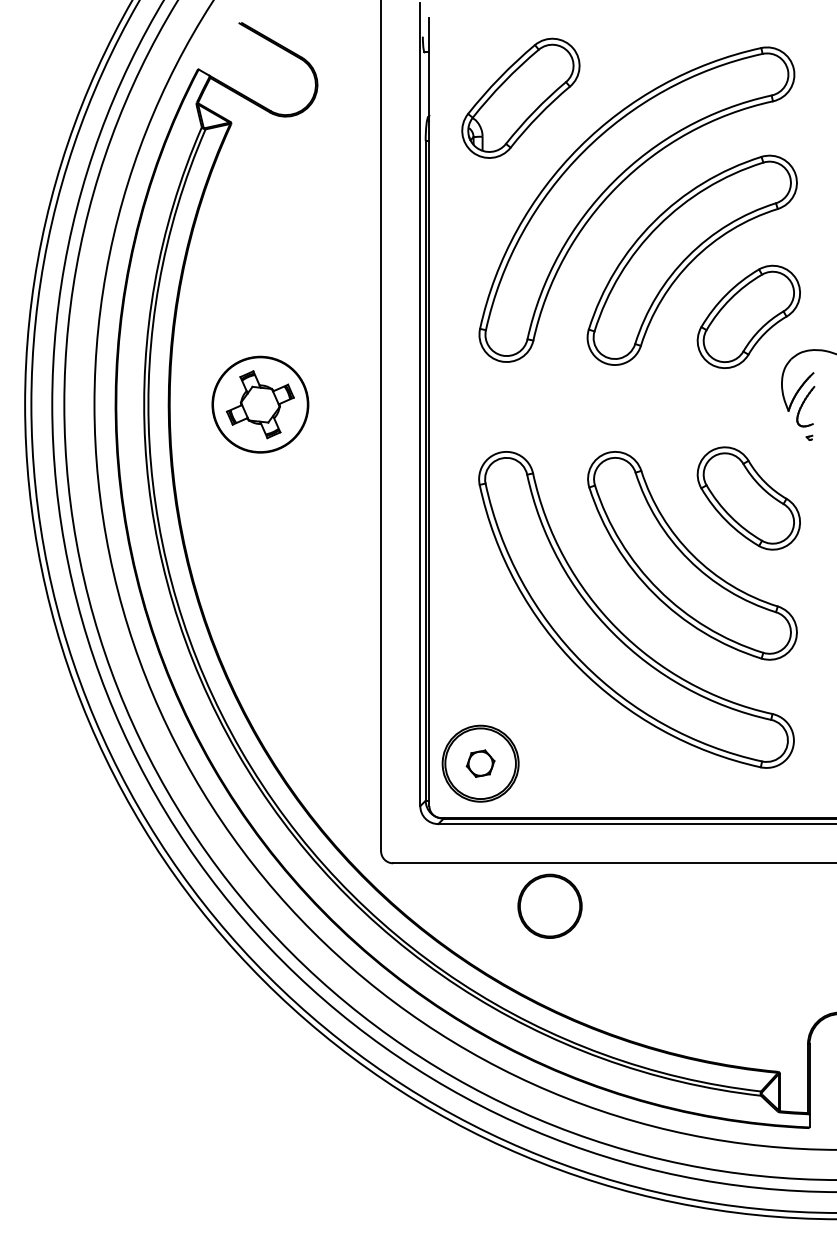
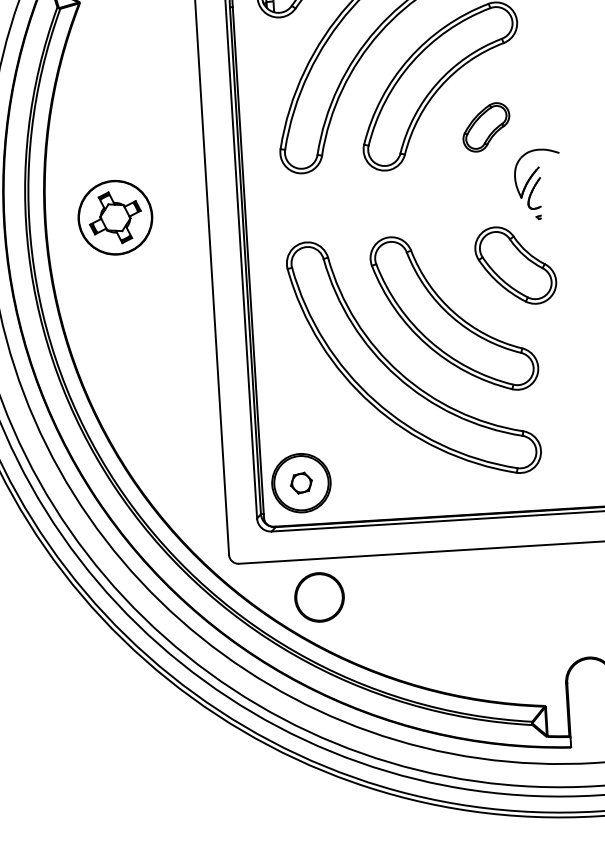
part: (748, 316) -> (486, 127), size x0.6
part: (748, 498) -> (515, 265), moved
part: (549, 905) -> (319, 596), moved

